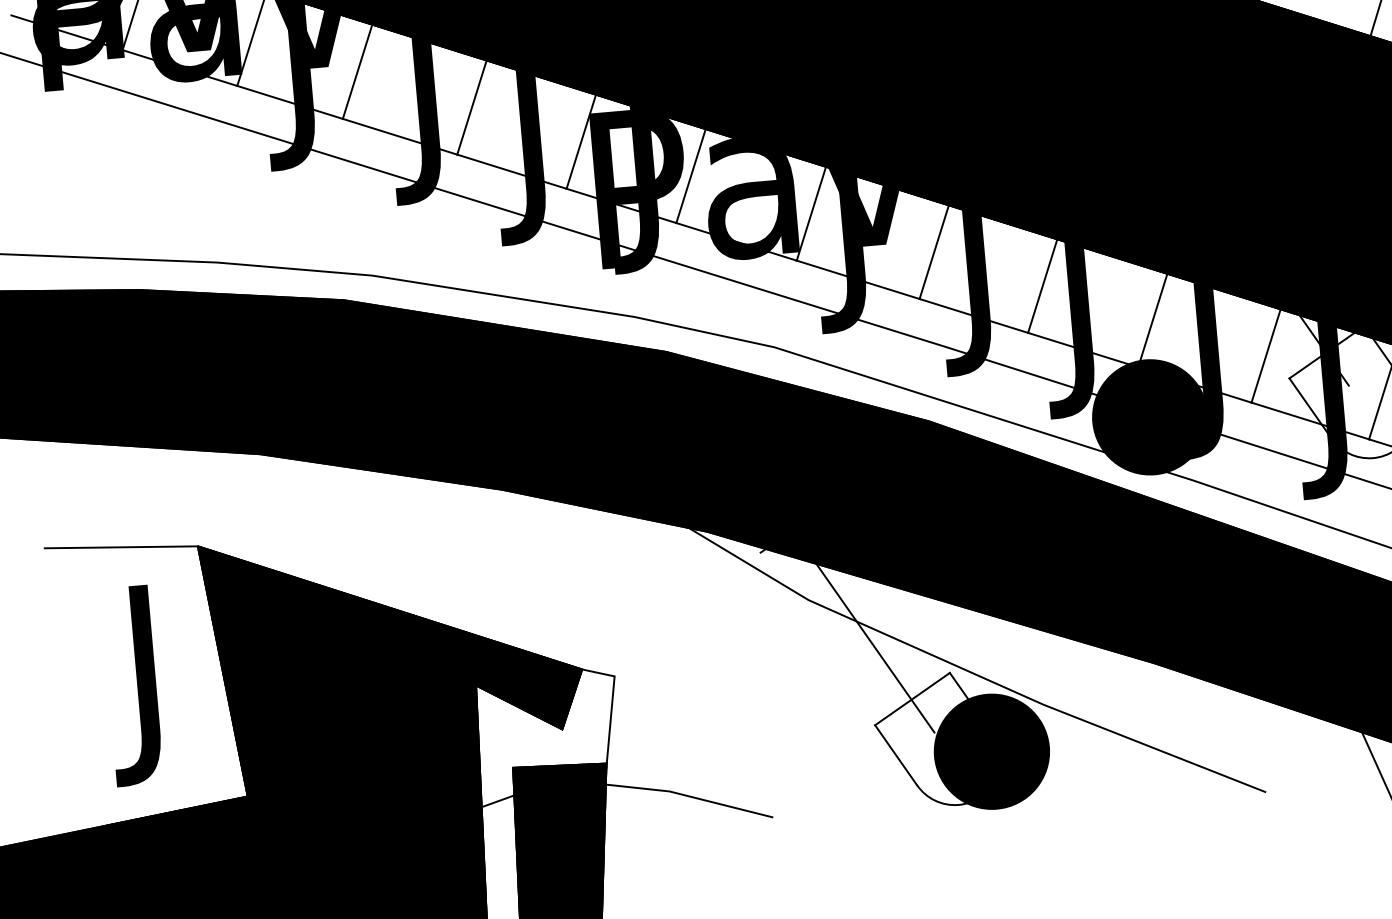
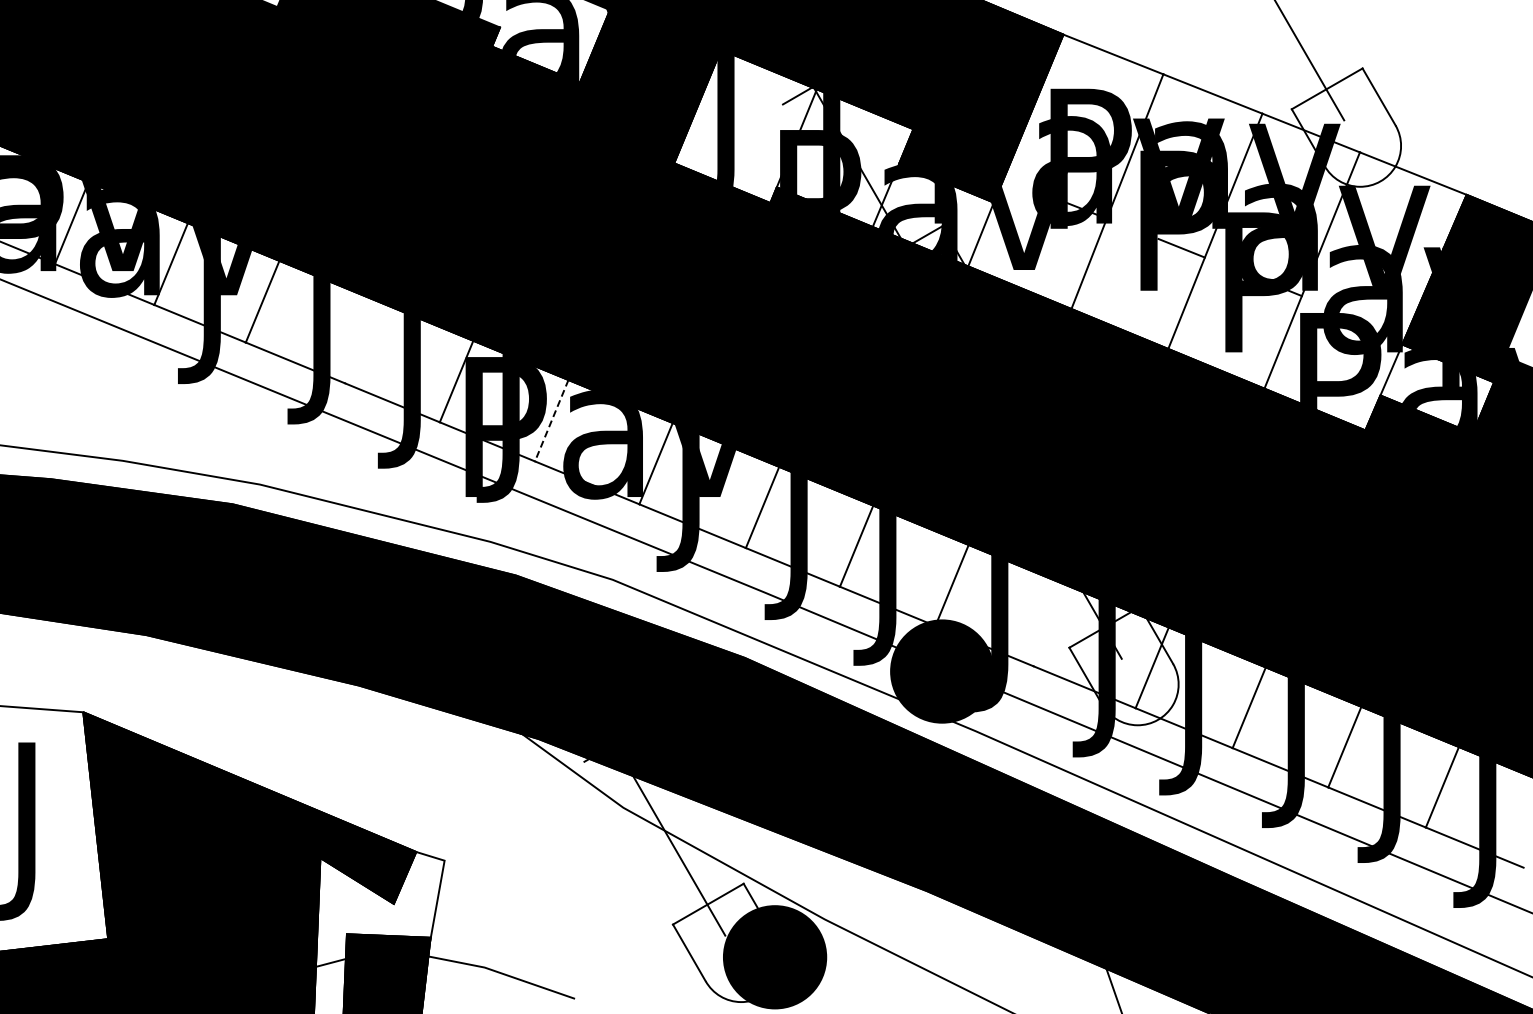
line: (471, 107) -> (361, 342), removed
line: (690, 177) -> (551, 421), solid -> dashed
line: (1265, 355) -> (1049, 625), removed

